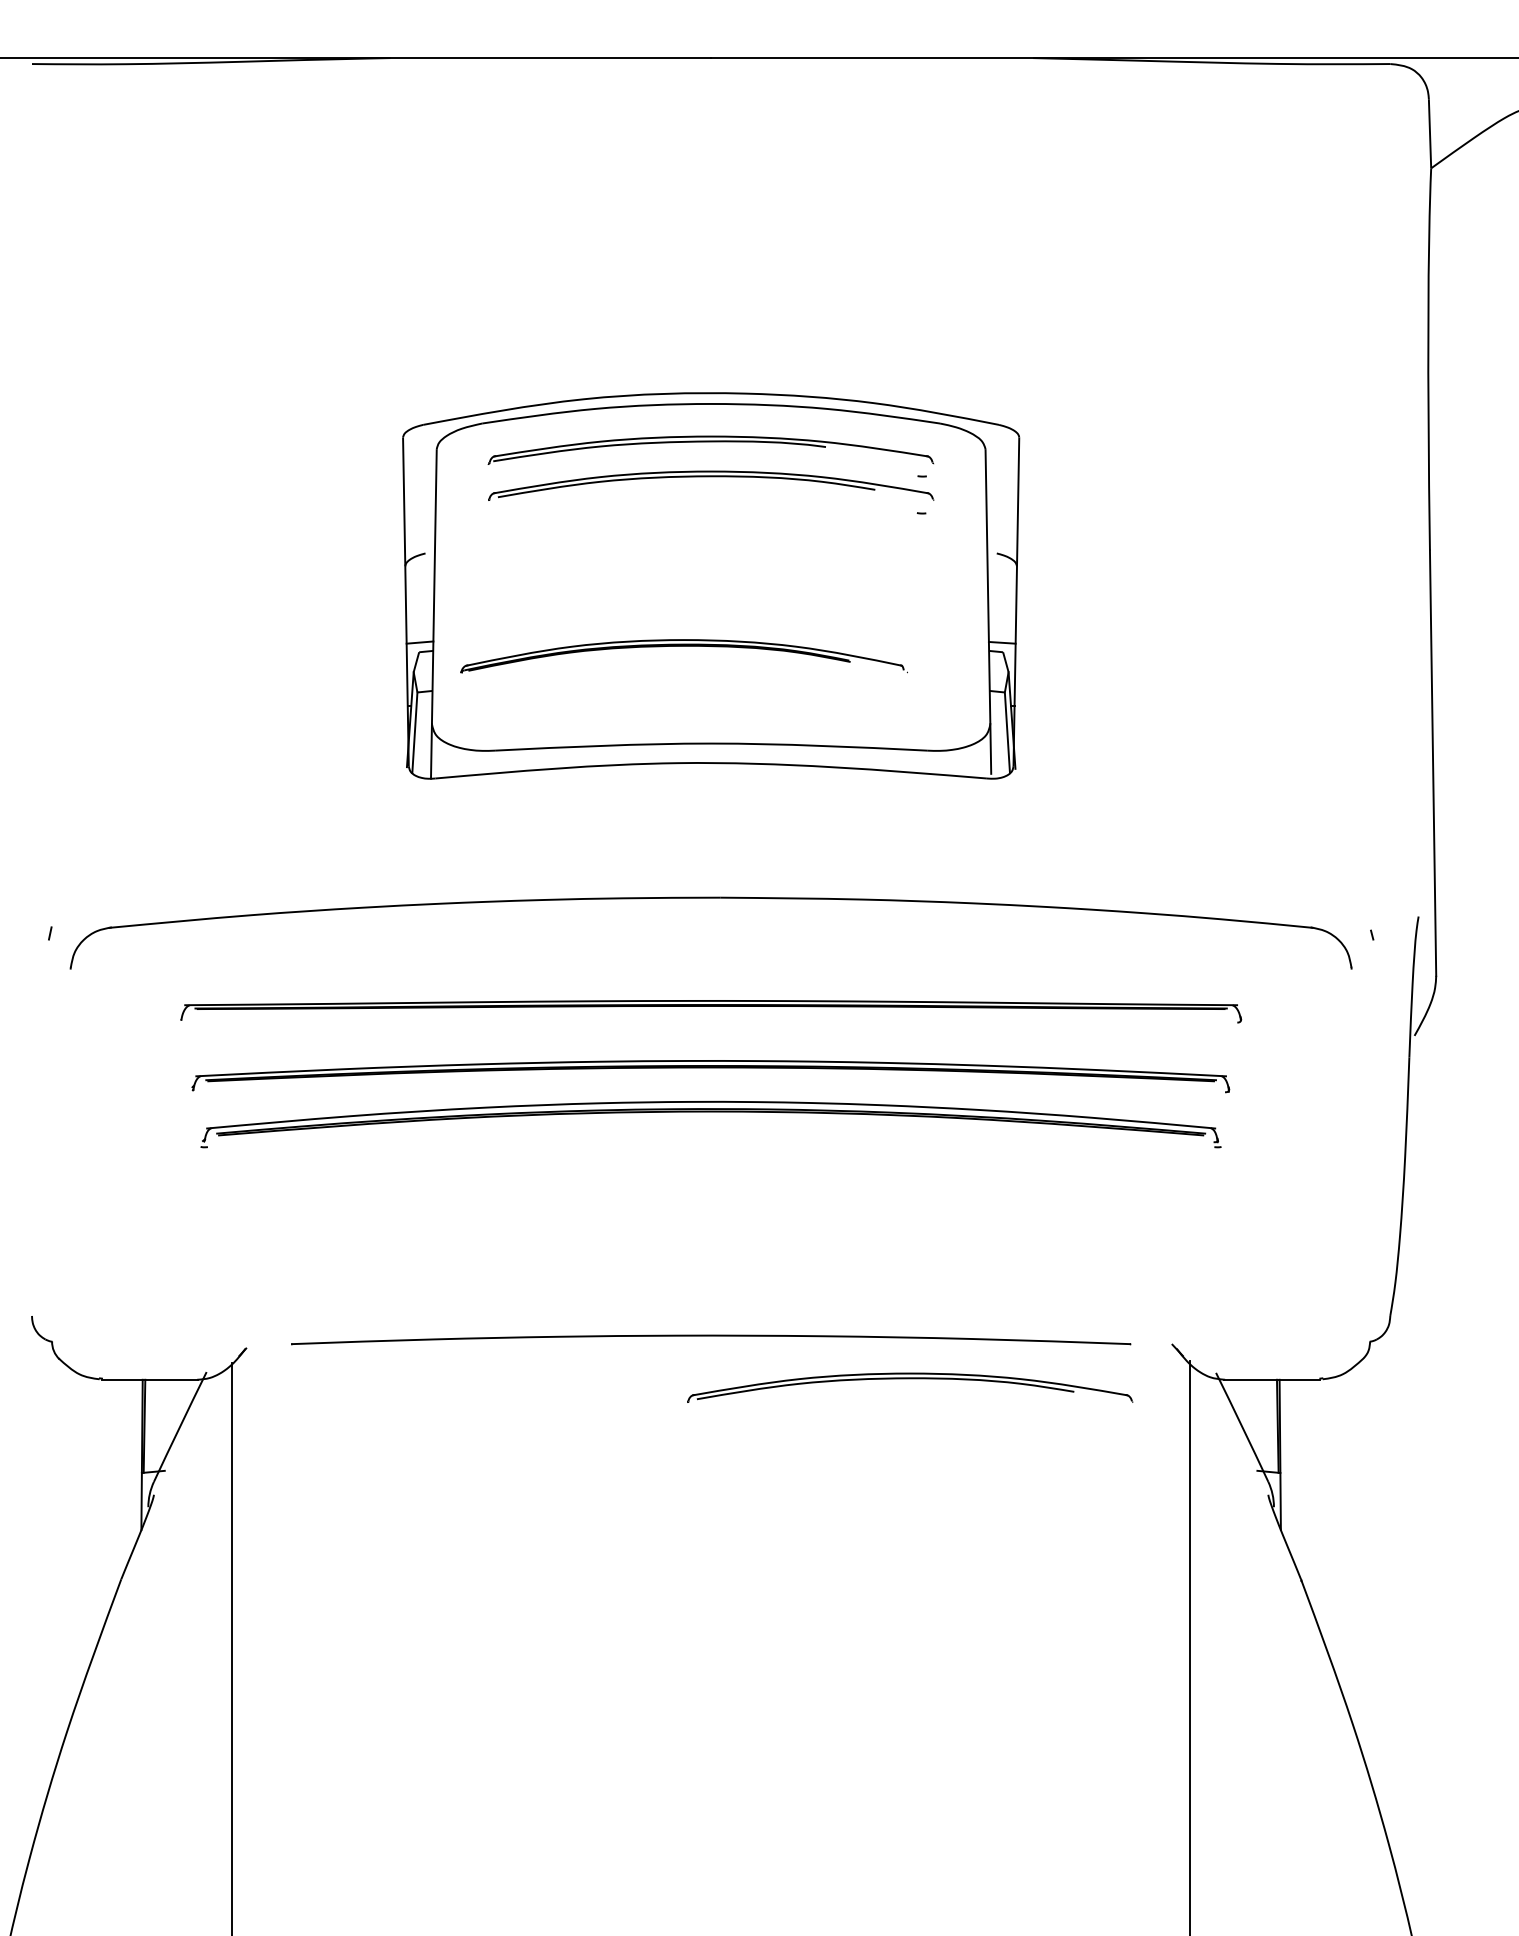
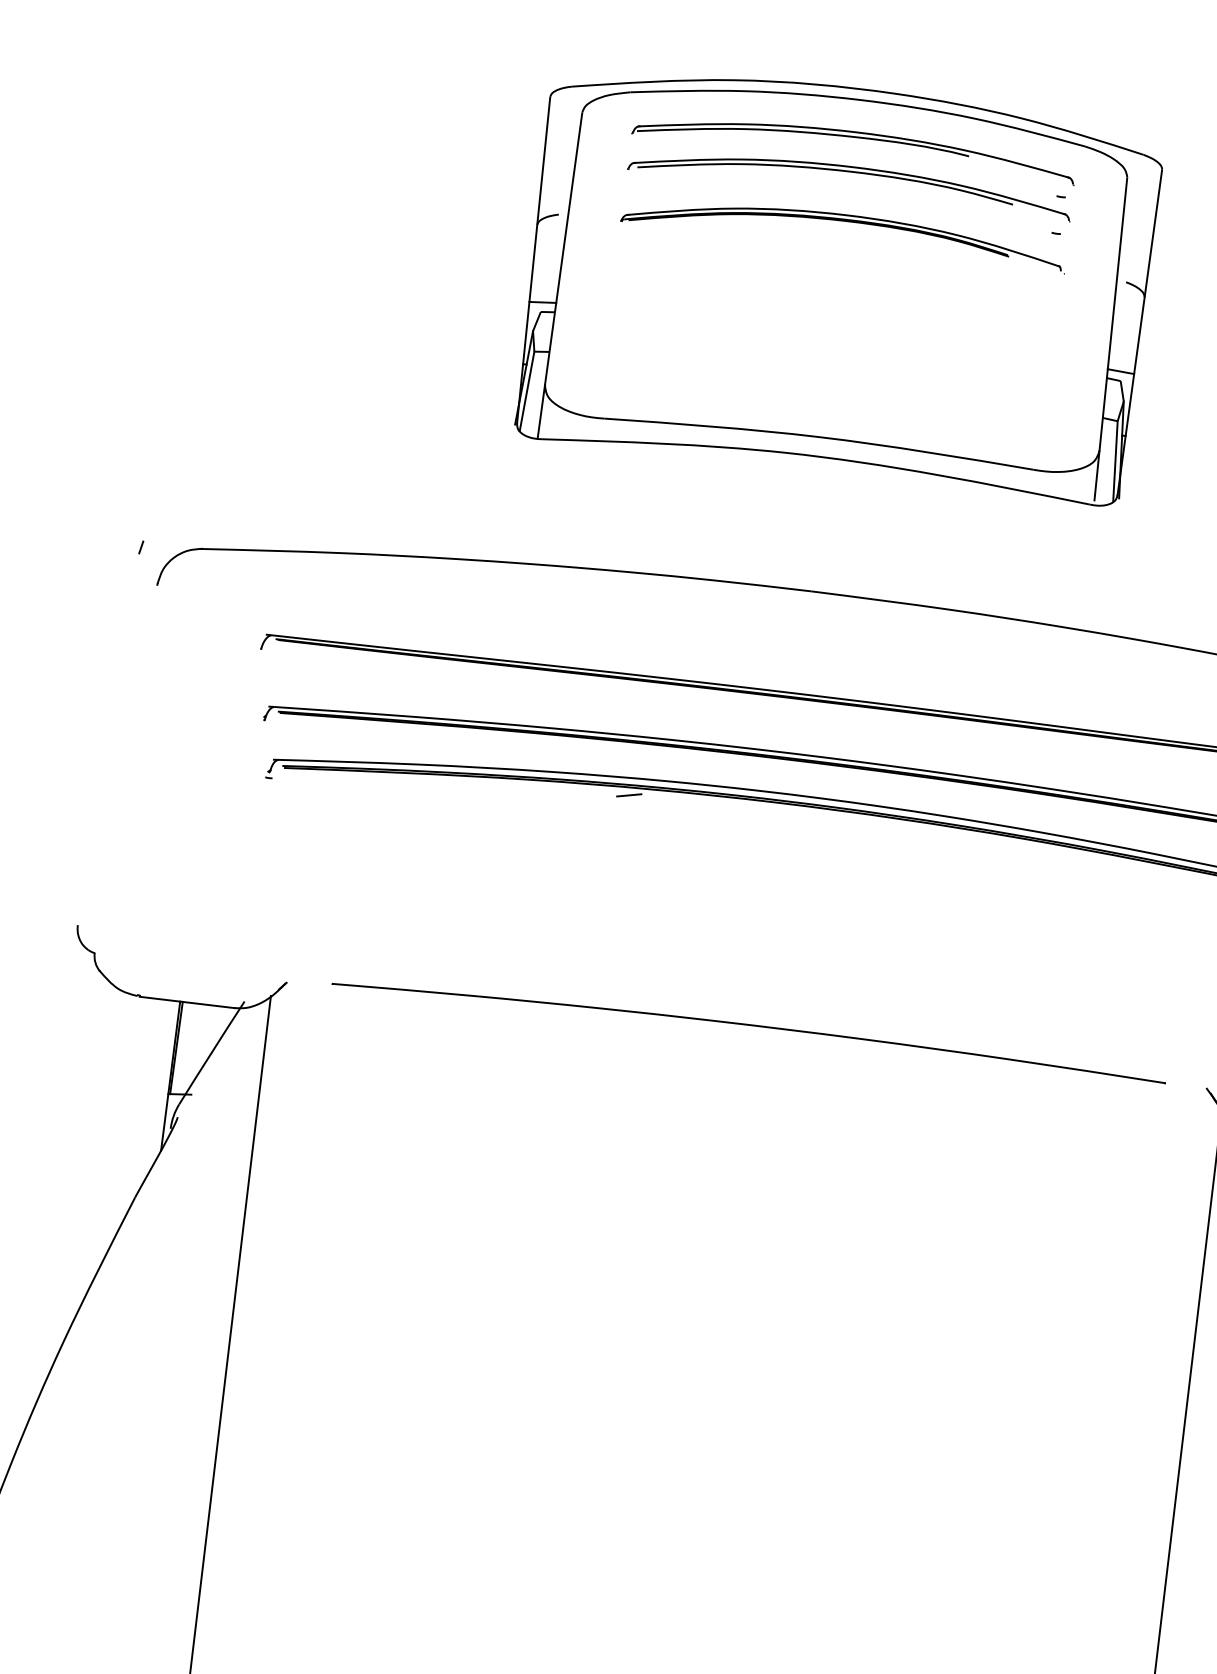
part: (683, 646) -> (845, 221), moved
line: (564, 1121) -> (629, 795), added
part: (910, 1379) -> (942, 1092), removed

